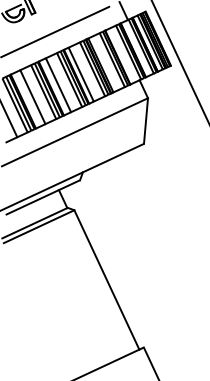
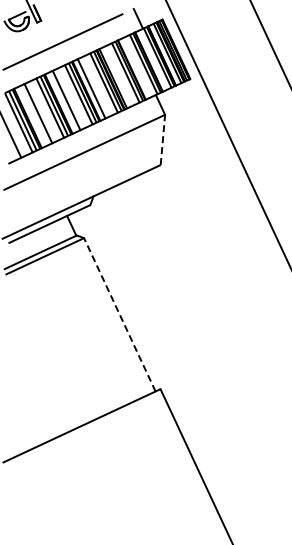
line: (145, 120) -> (162, 139), solid -> dashed
line: (106, 279) -> (119, 314), solid -> dashed

